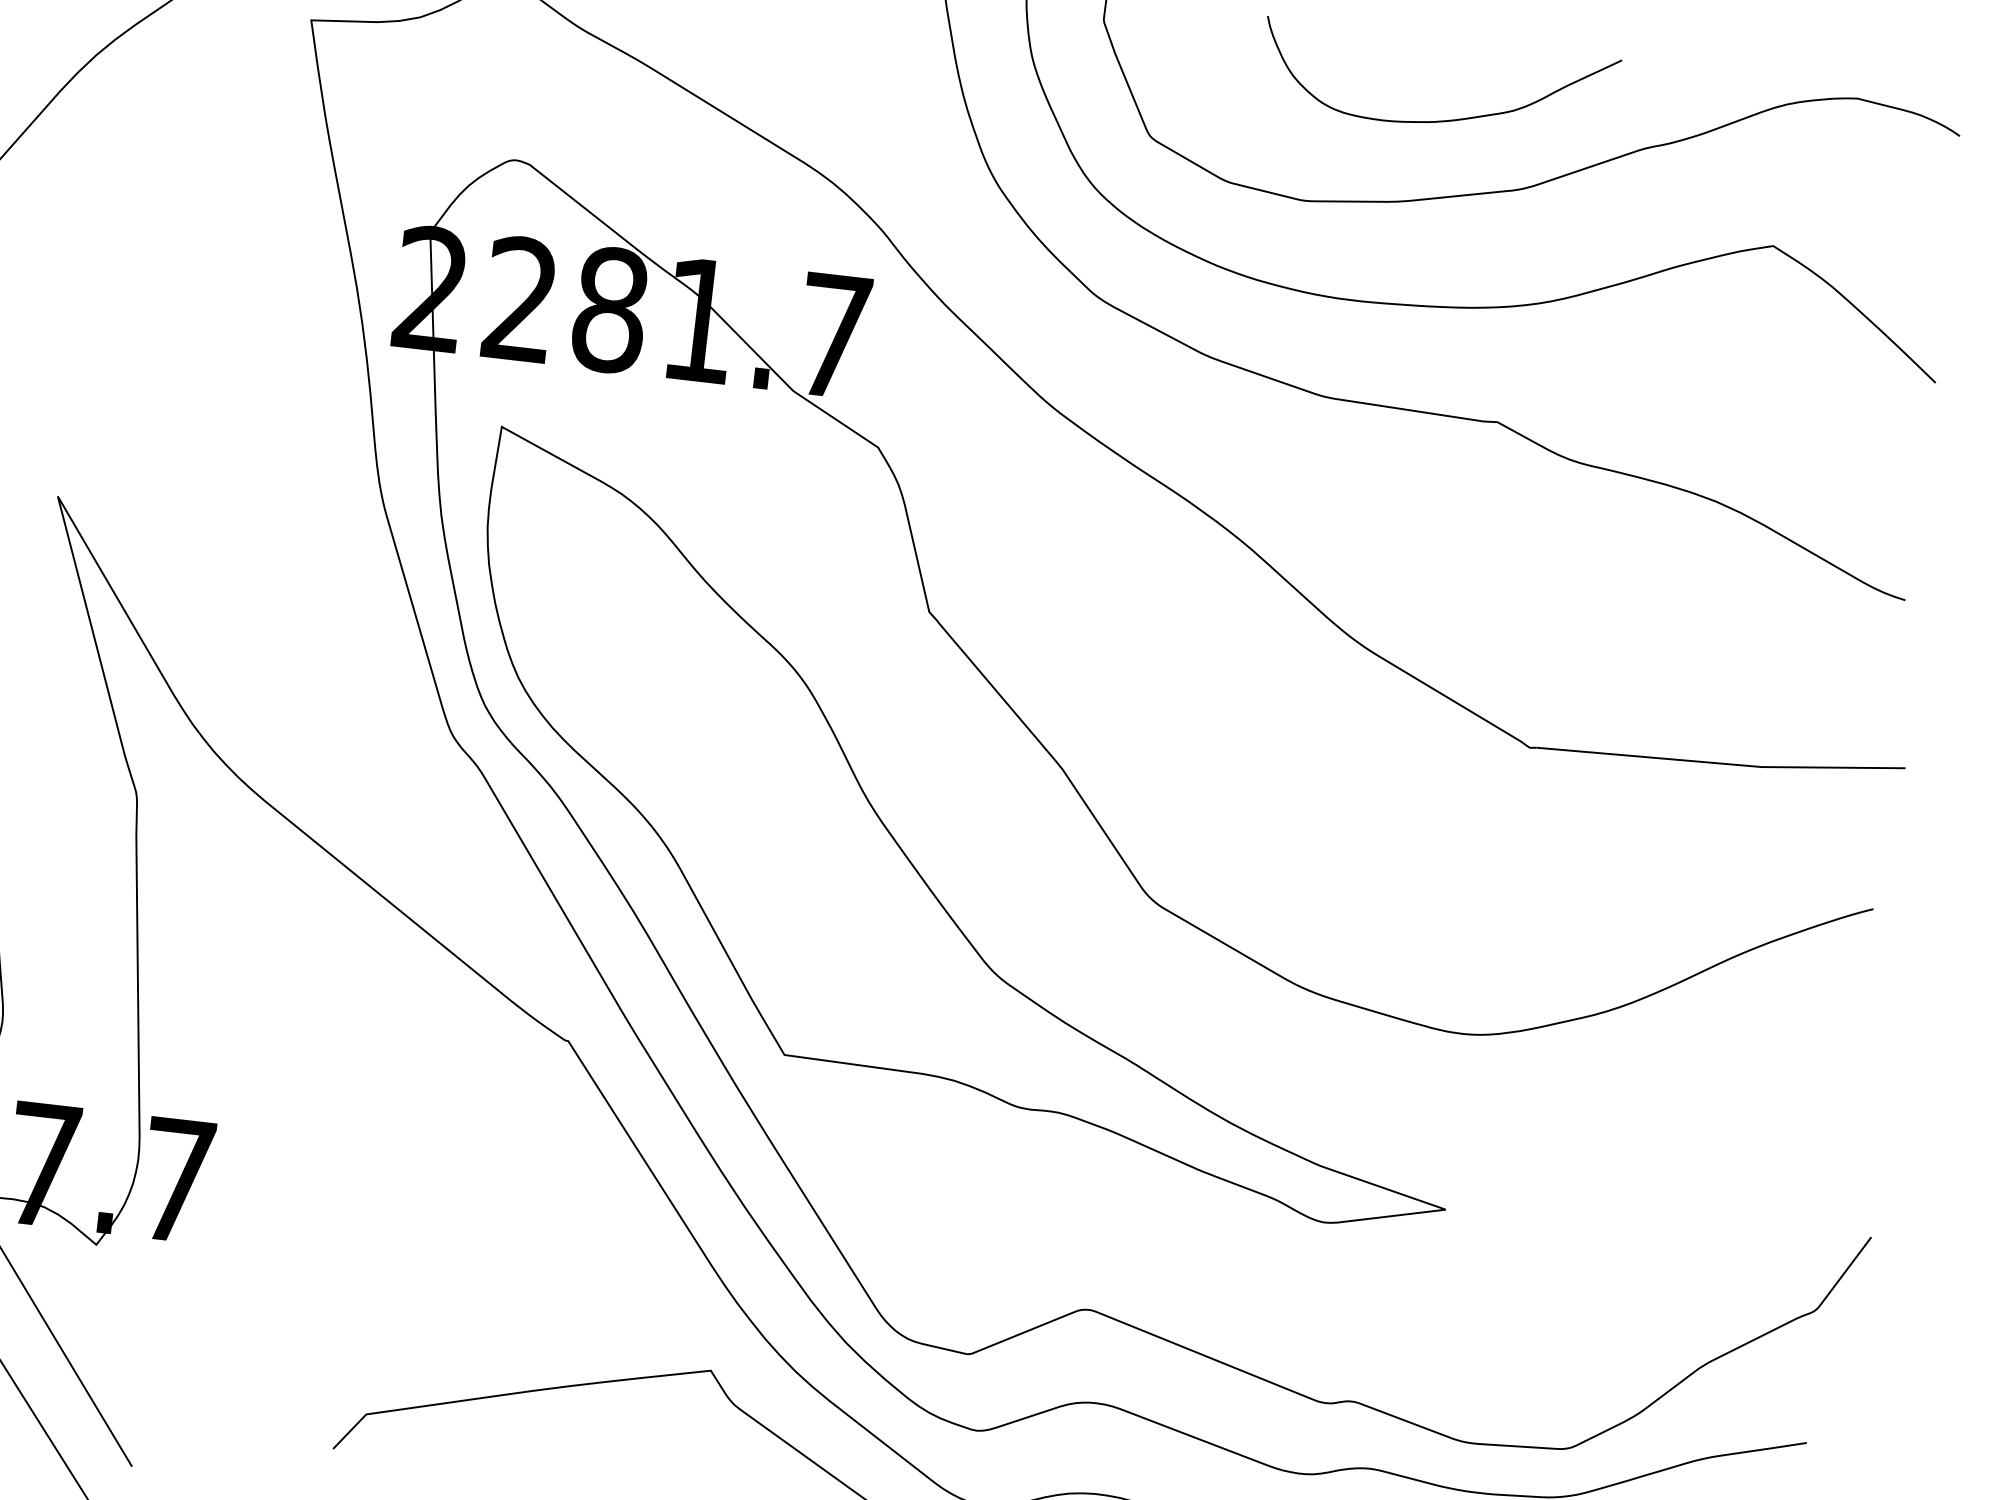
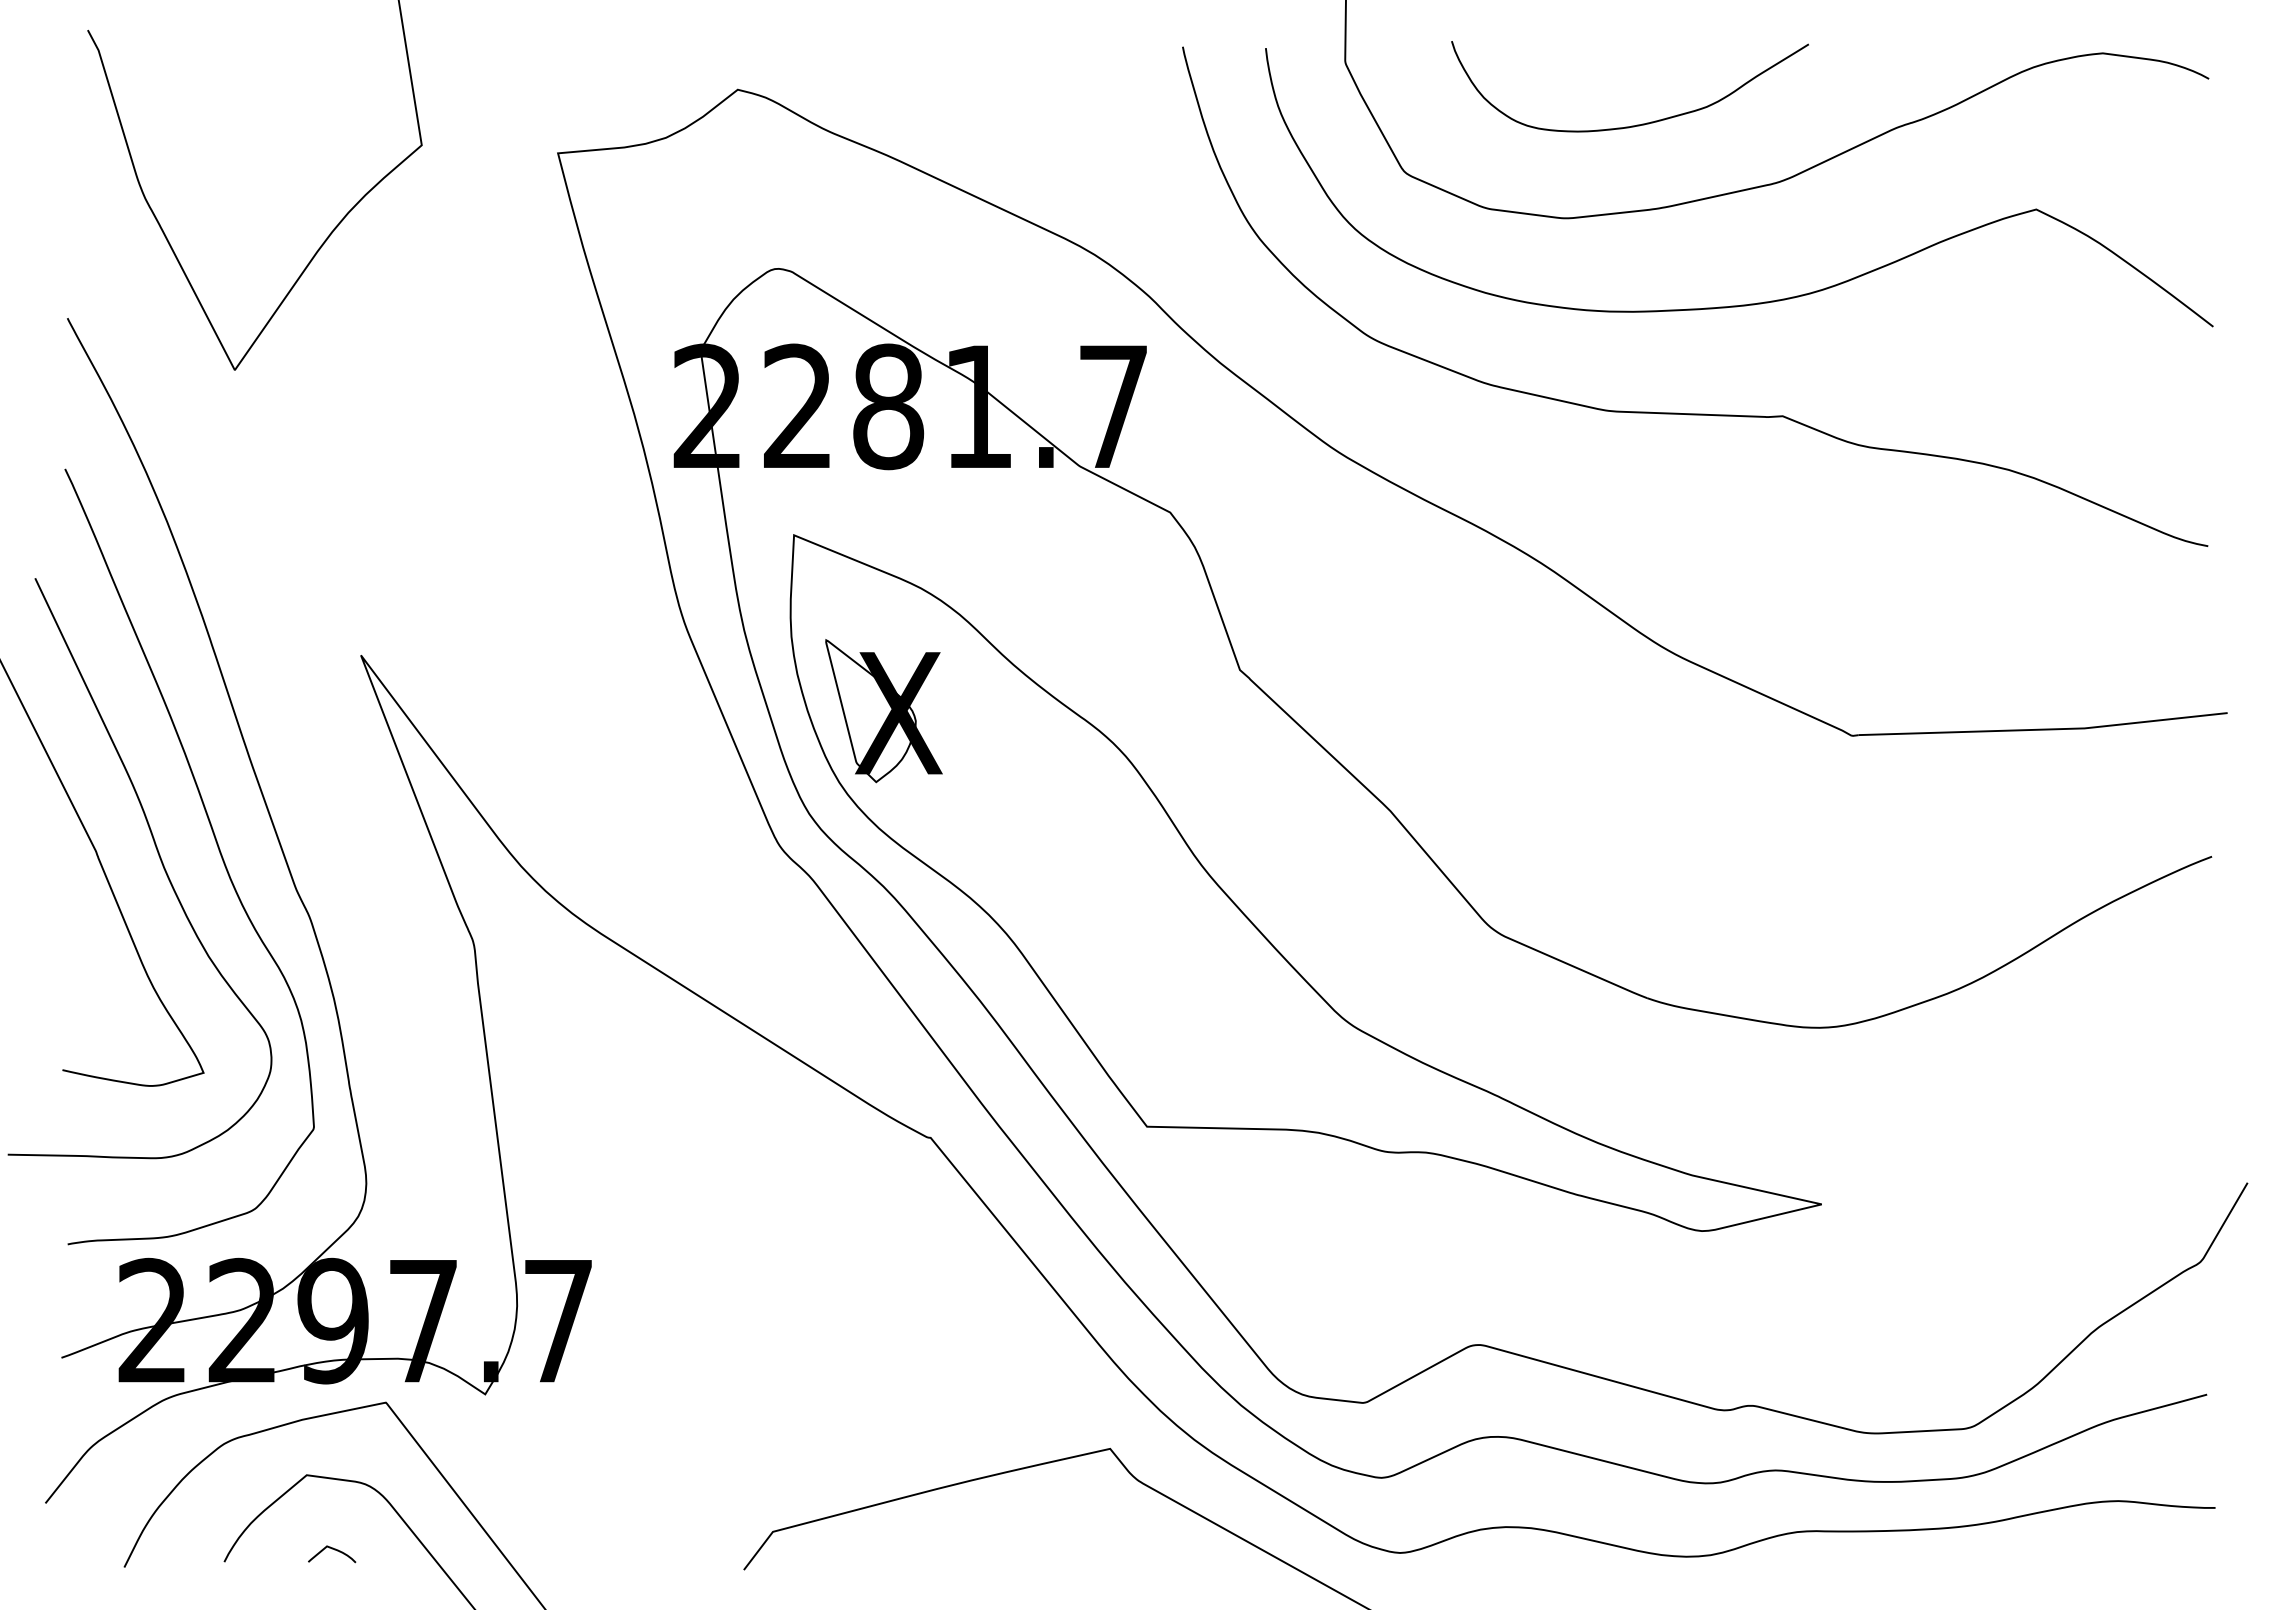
curve: (1442, 120) -> (1637, 124), moved
part: (570, 612) -> (883, 711), added

